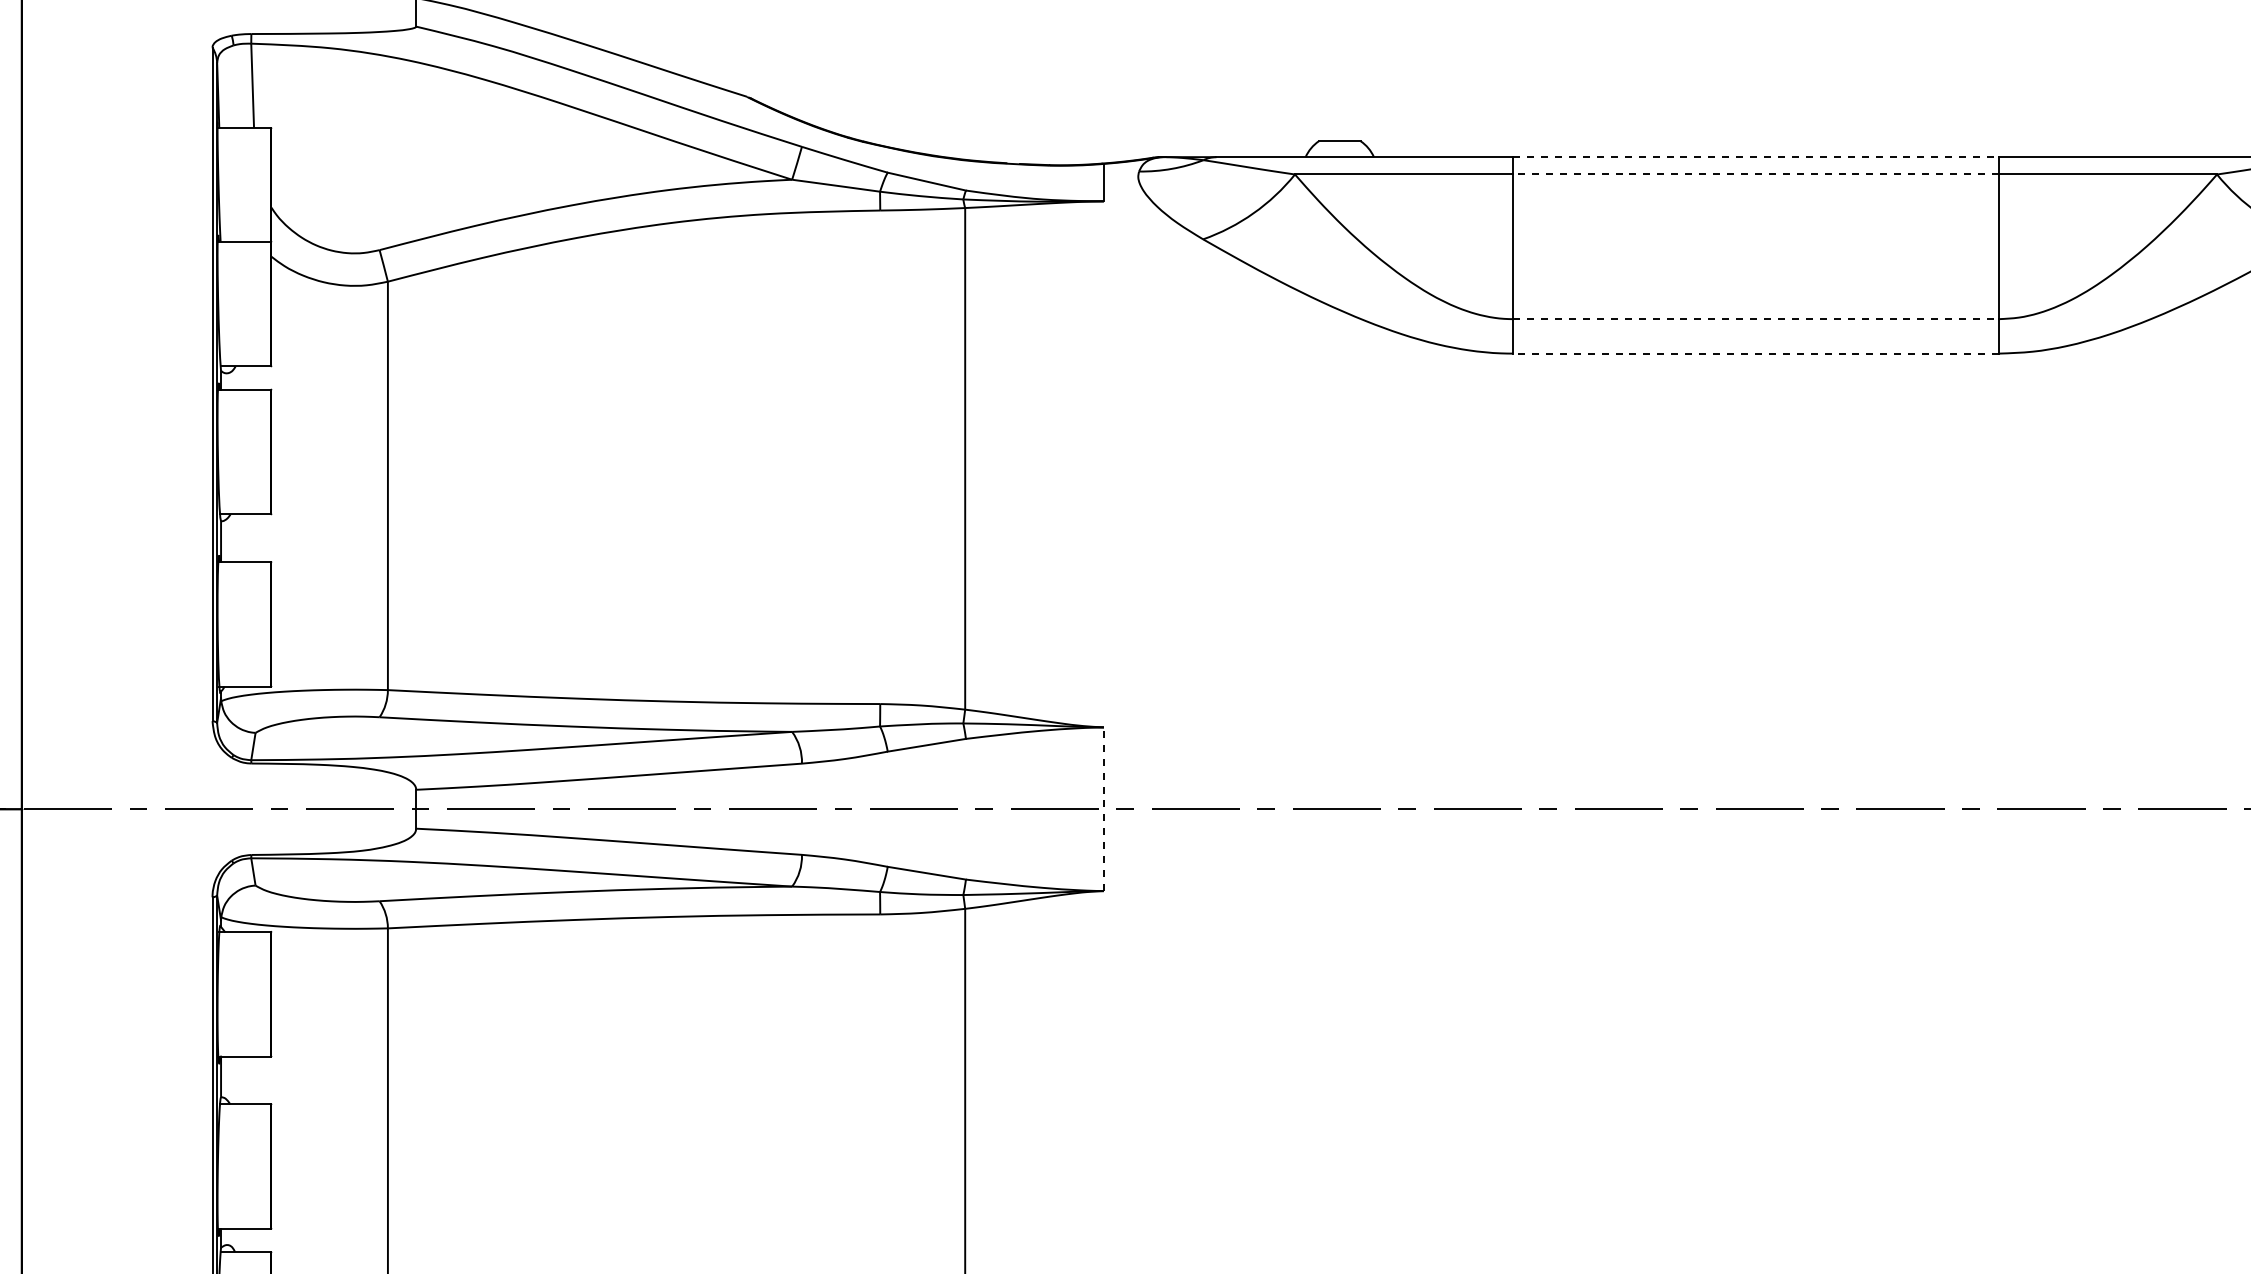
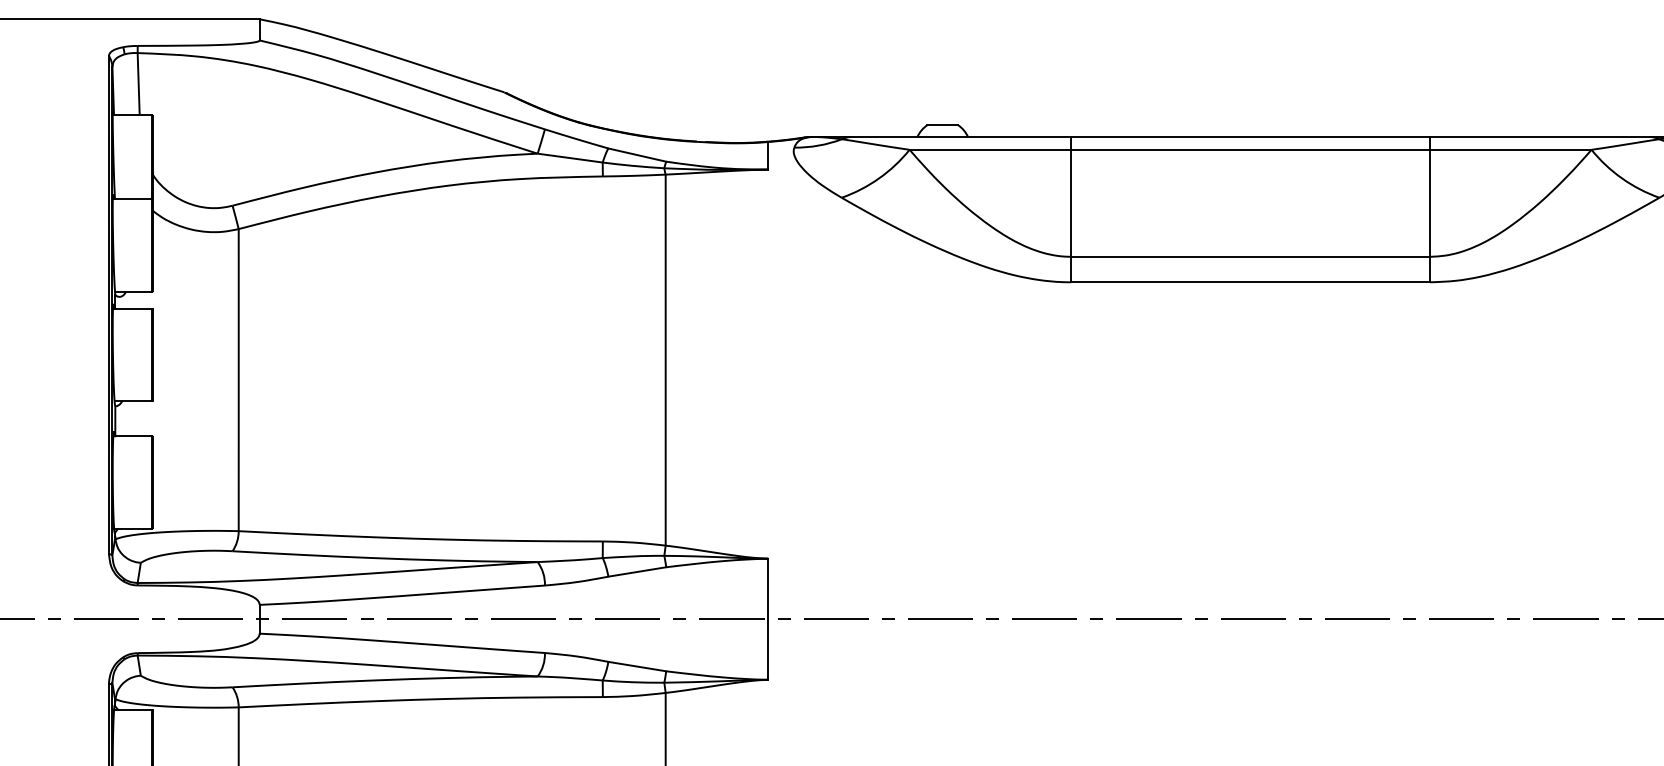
line: (1756, 157) -> (1250, 137), dashed -> solid
line: (1756, 174) -> (1250, 149), dashed -> solid
line: (1756, 319) -> (1250, 257), dashed -> solid
line: (1756, 353) -> (1250, 282), dashed -> solid
line: (1103, 809) -> (767, 619), dashed -> solid

